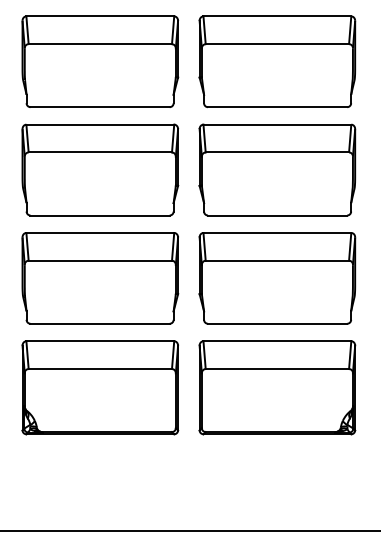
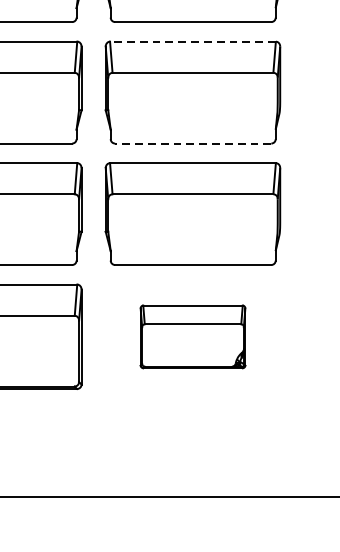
line: (277, 124) -> (193, 41), solid -> dashed
line: (277, 215) -> (193, 143), solid -> dashed
part: (277, 387) -> (193, 336), size x0.6

